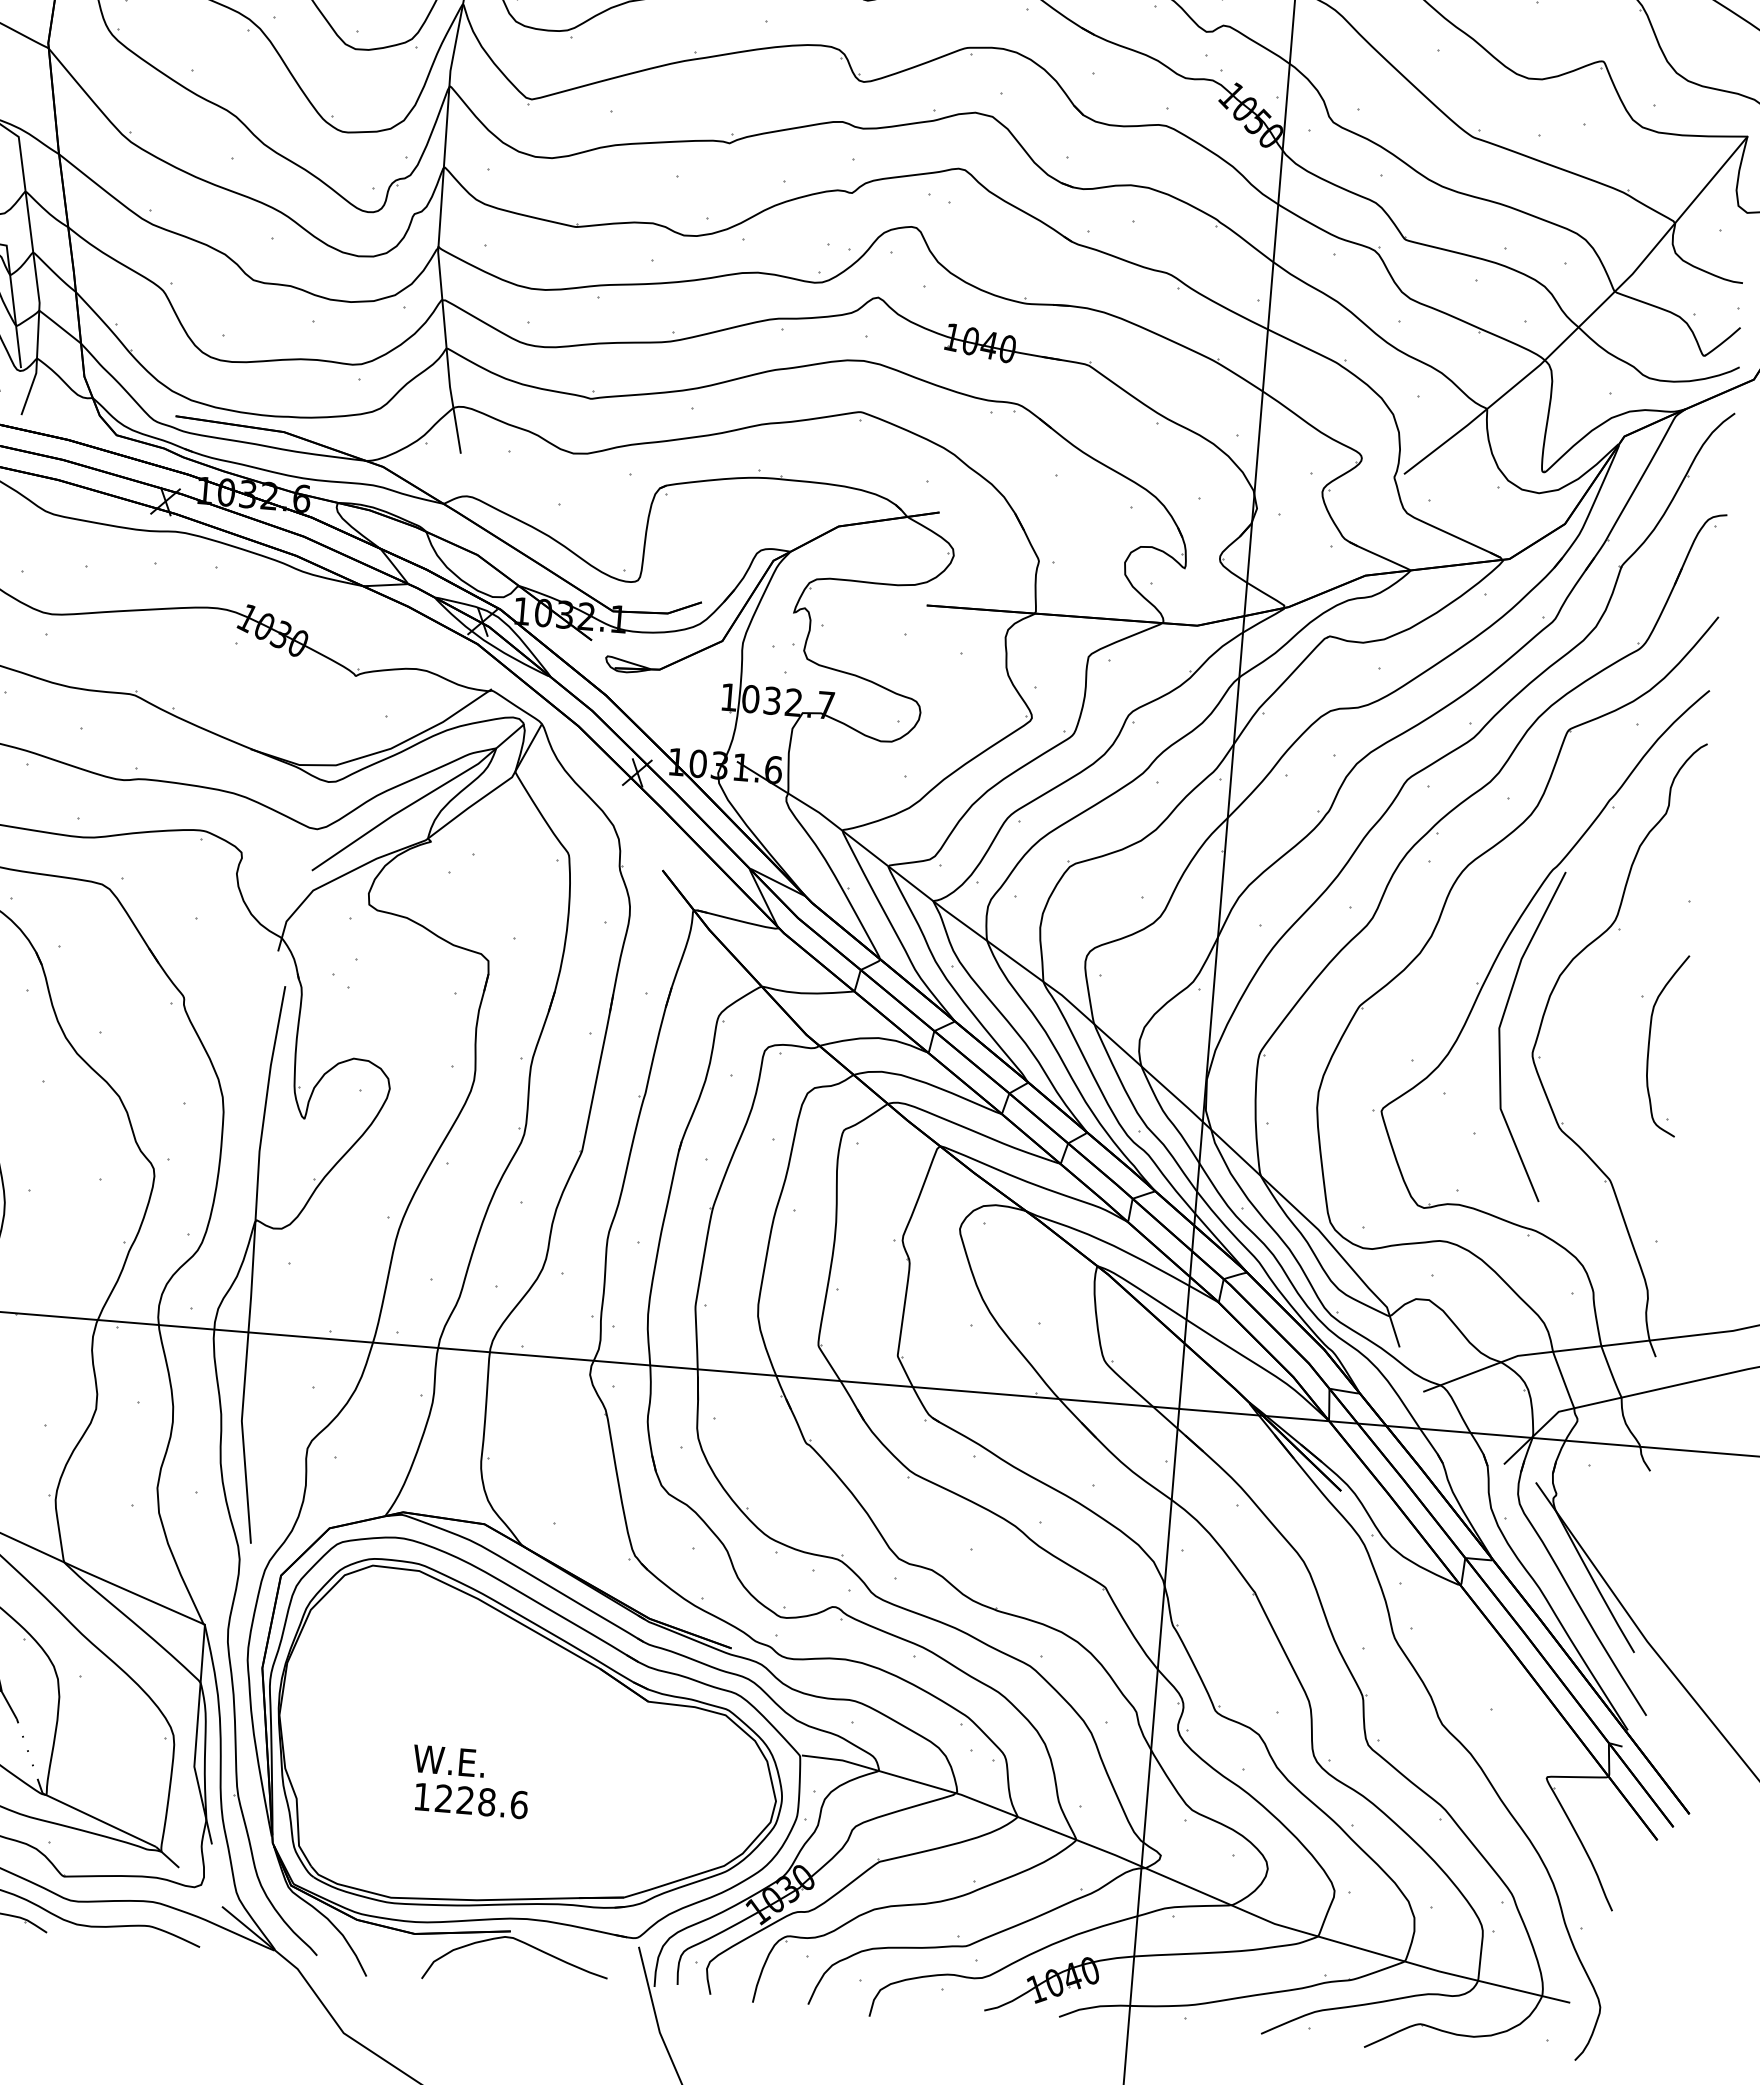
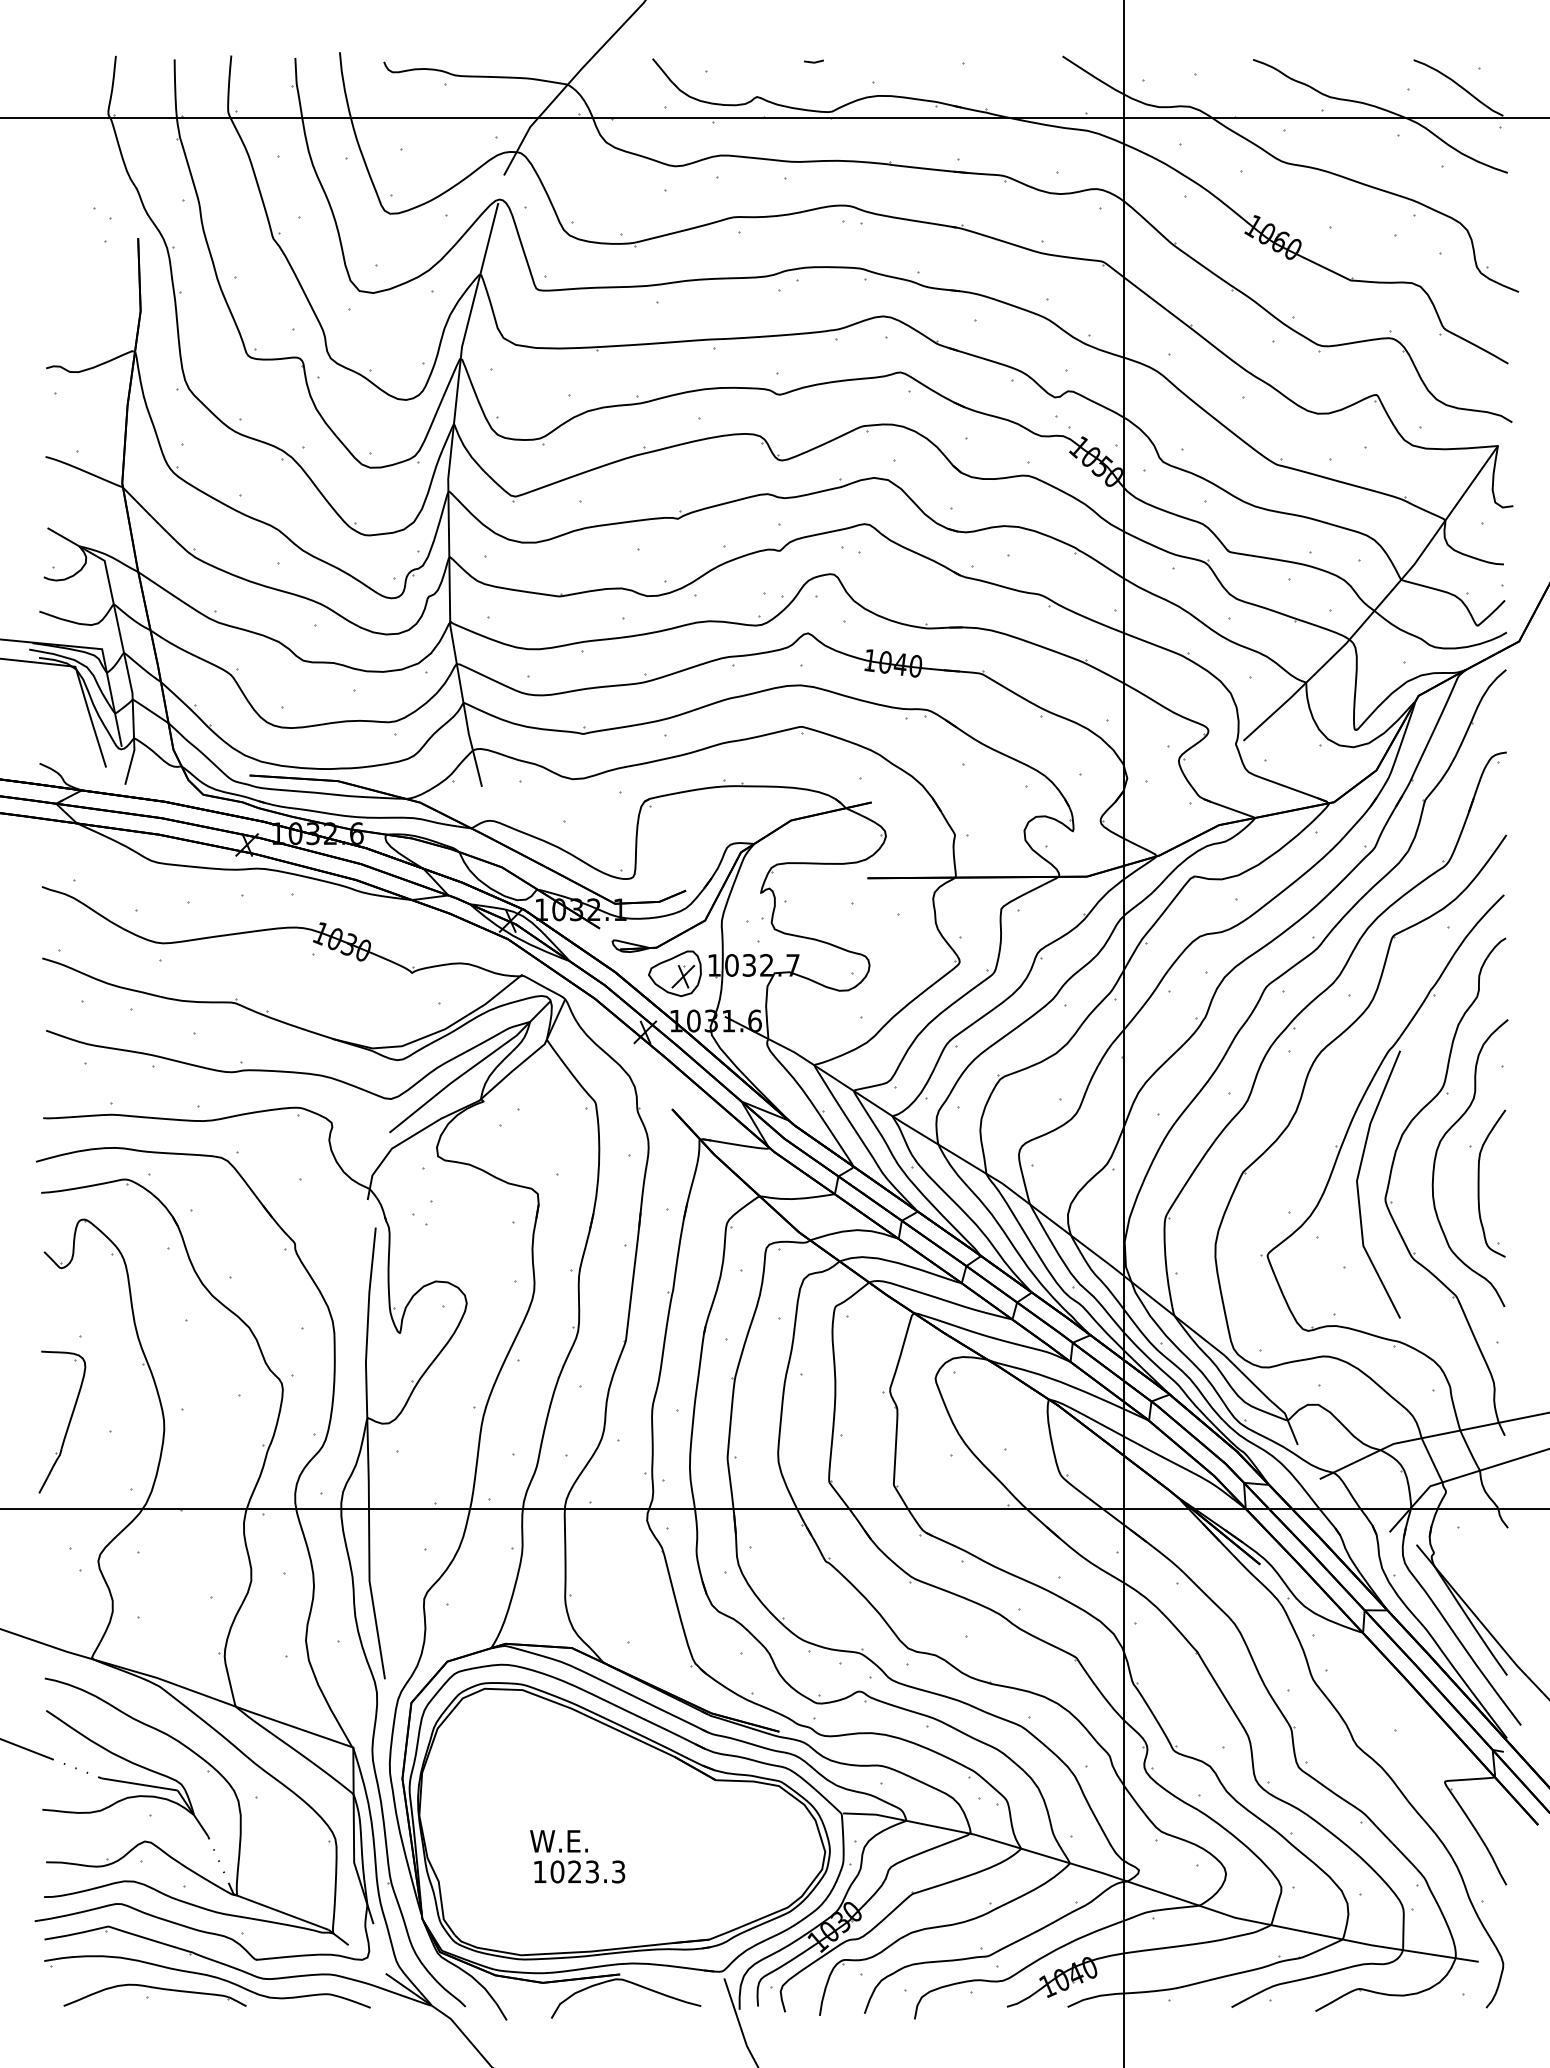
part: (679, 703) -> (674, 973), added
curve: (1601, 1002) -> (1437, 1153), added
text: (481, 1801) -> (587, 1871), 1228.6 -> 1023.3

